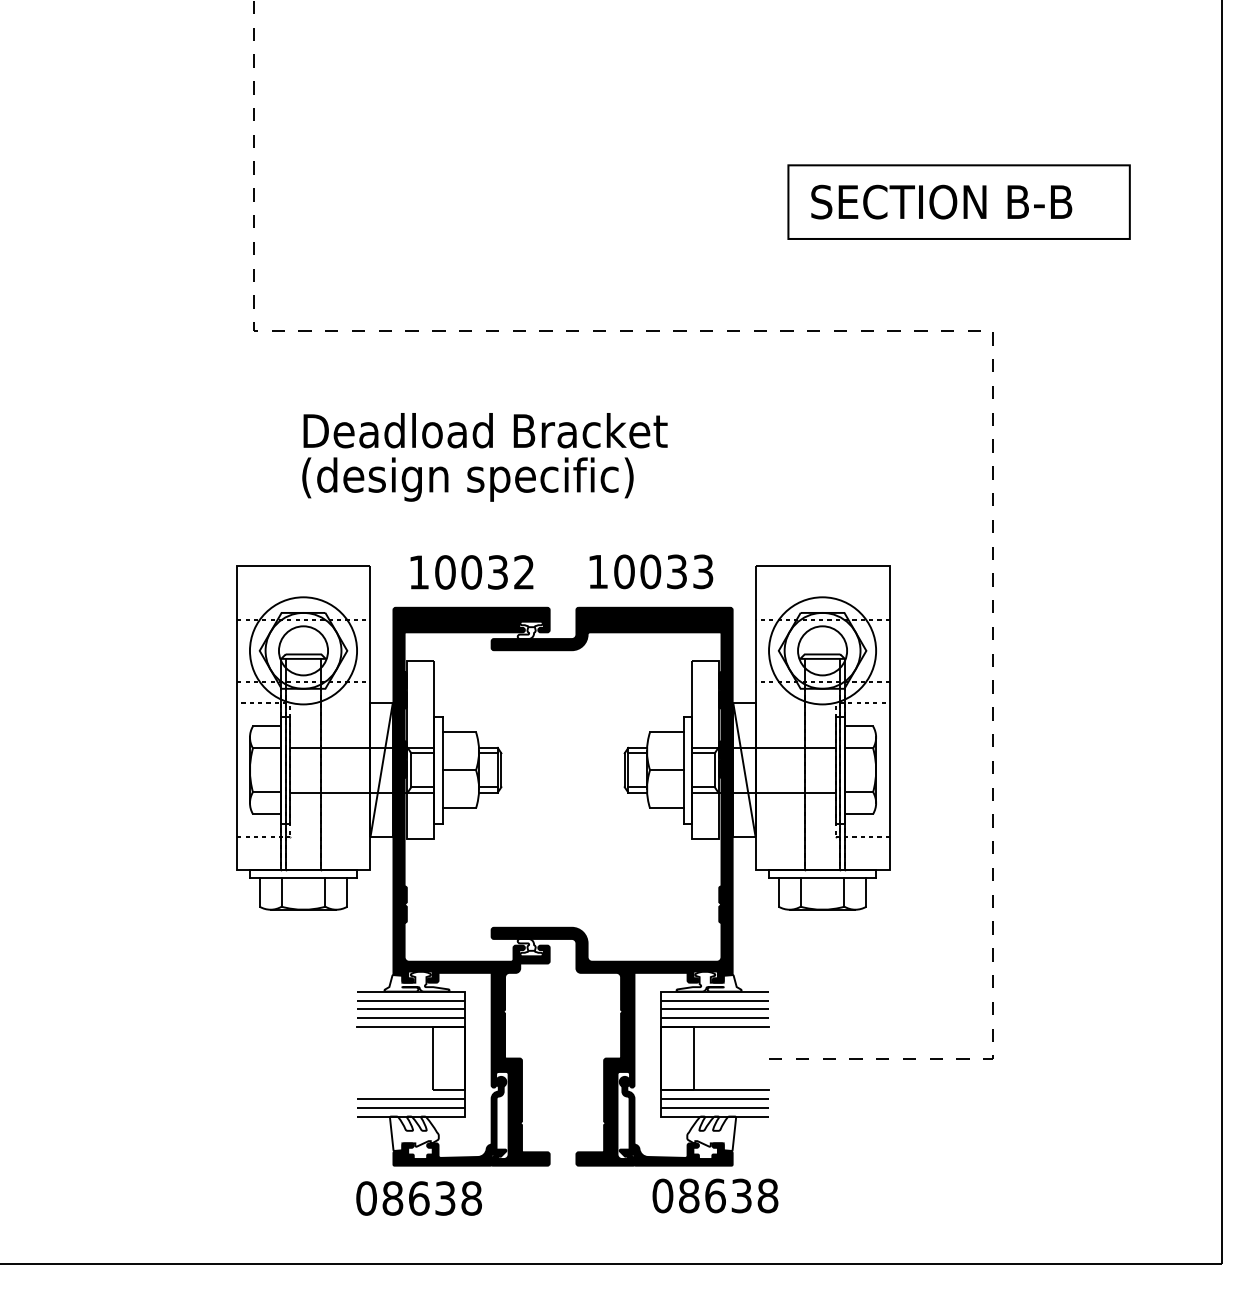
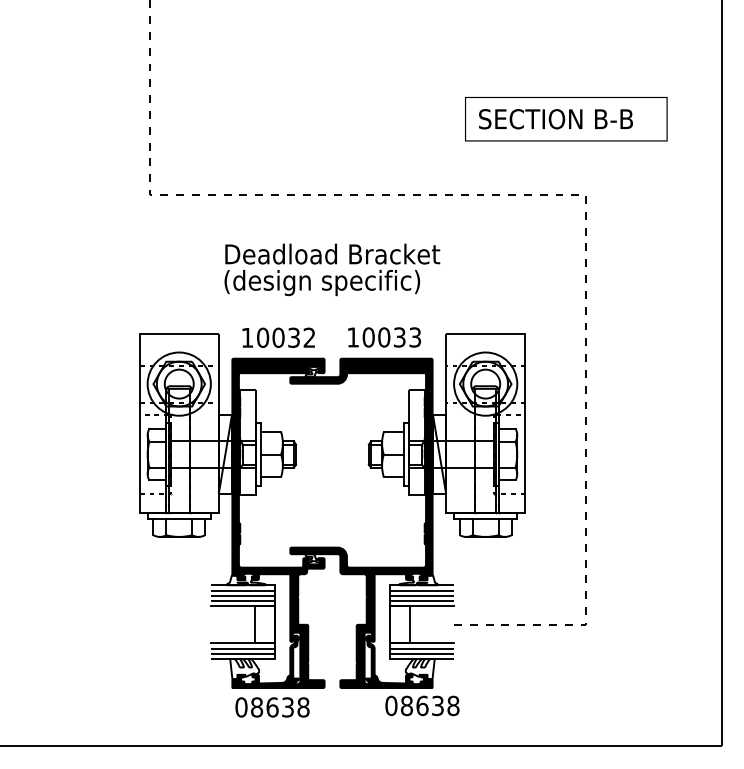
text: (485, 456) -> (332, 269), moved
line: (410, 1090) -> (242, 643), added
text: (419, 1198) -> (272, 707), moved

